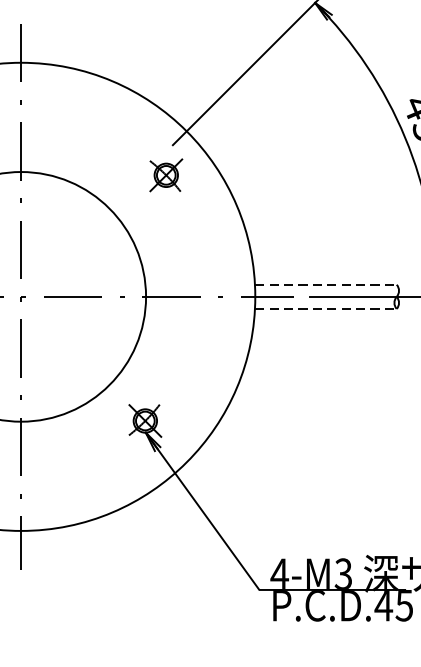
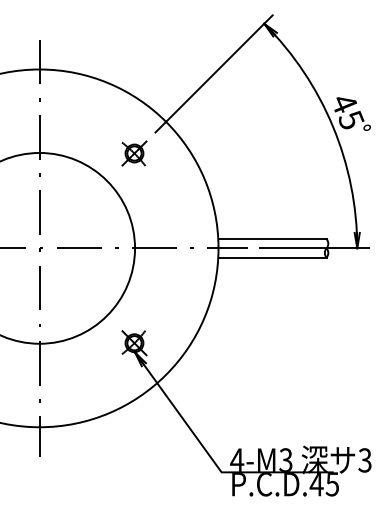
part: (166, 175) -> (134, 153), moved
line: (327, 285) -> (273, 239), dashed -> solid
line: (327, 308) -> (273, 257), dashed -> solid

